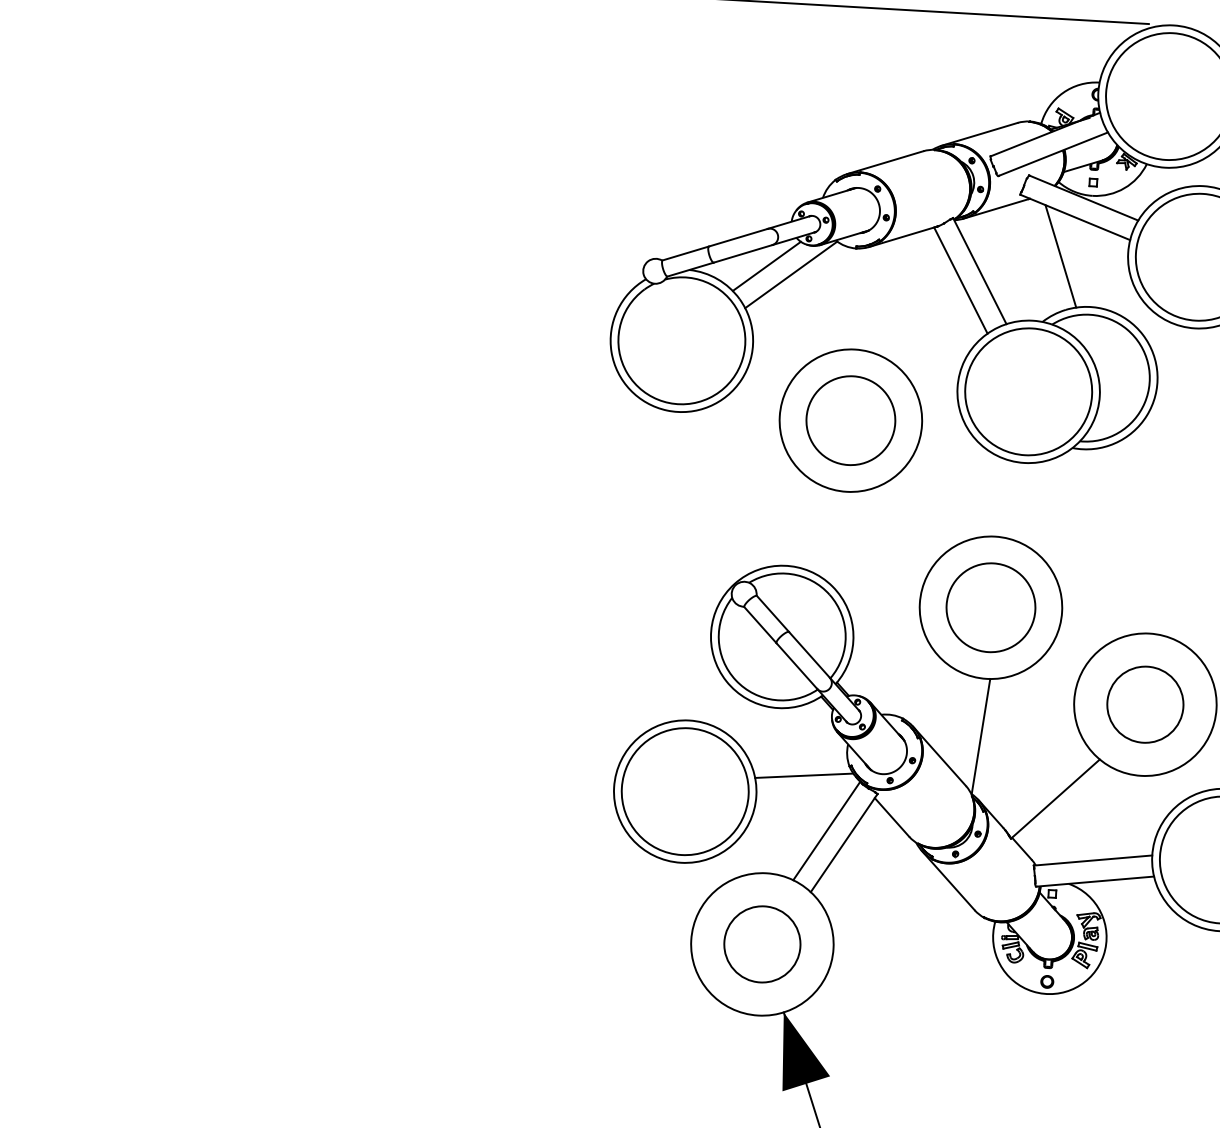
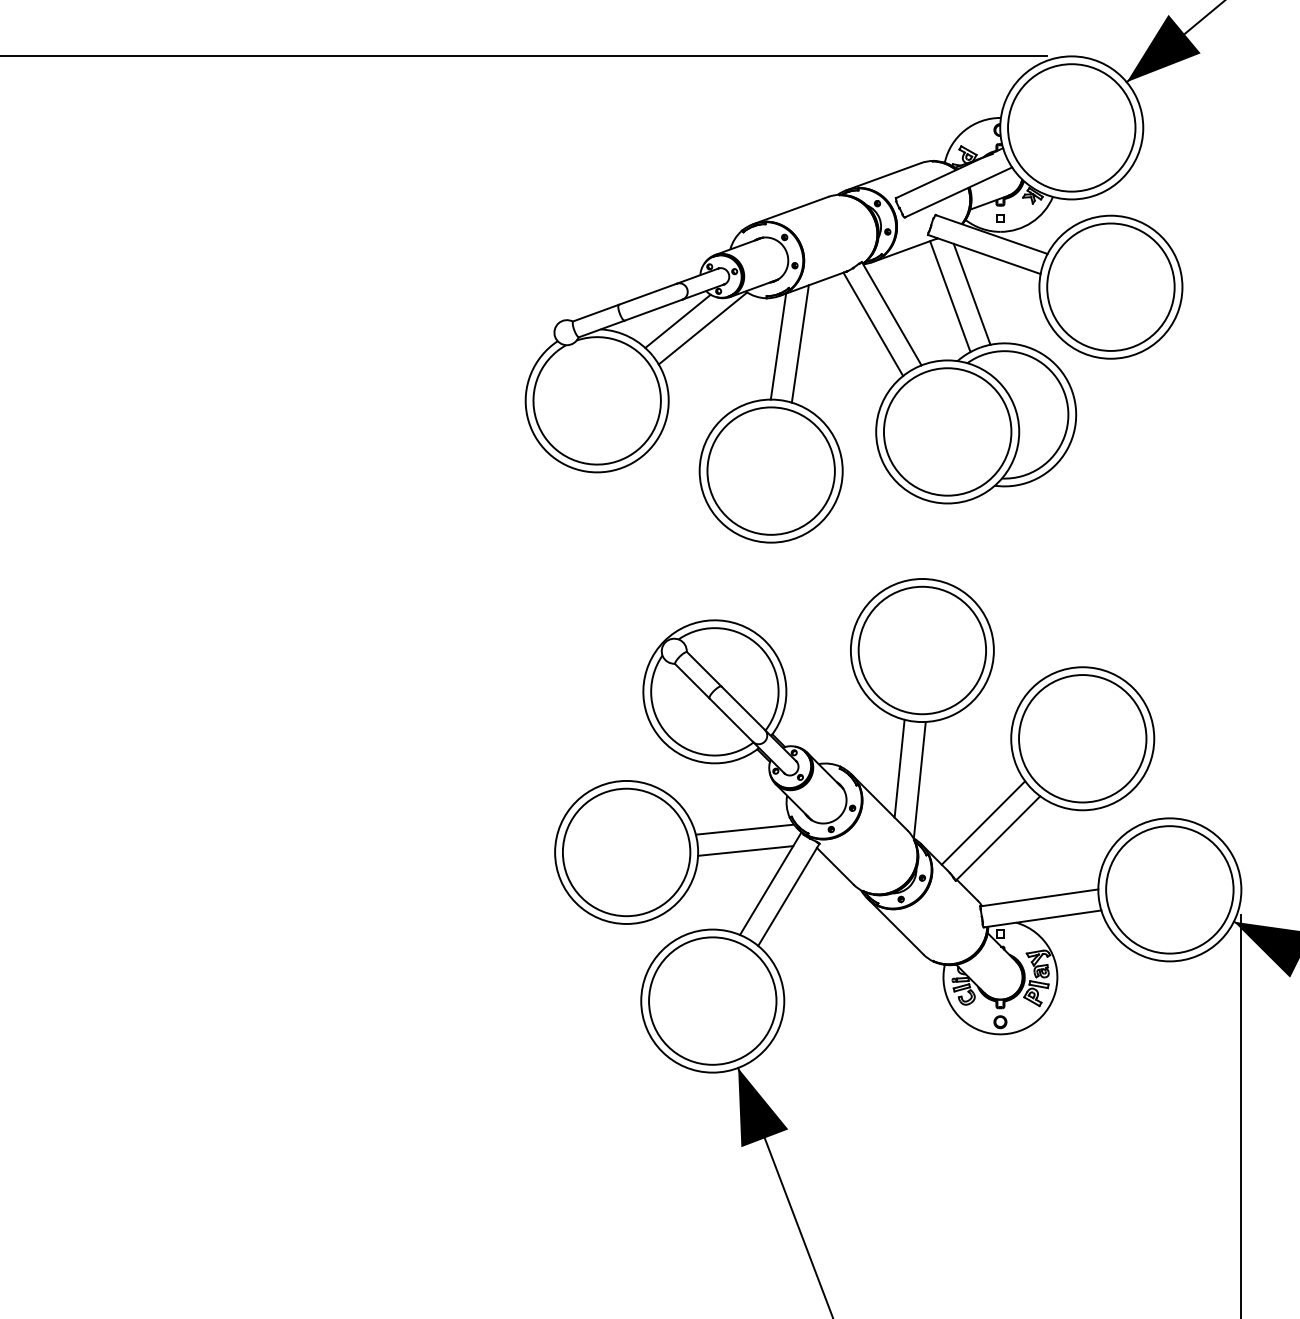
line: (1039, 257) -> (950, 296), added
line: (886, 295) -> (799, 343), added
line: (865, 297) -> (778, 346), added
circle: (850, 420) -> (770, 470), size x1.43
circle: (991, 607) -> (922, 650), size x1.43
circle: (1145, 704) -> (1082, 738), size x1.67
line: (961, 723) -> (899, 768), added
line: (1041, 782) -> (983, 822), added
line: (803, 796) -> (745, 850), added
circle: (762, 943) -> (712, 1000), size x1.67

